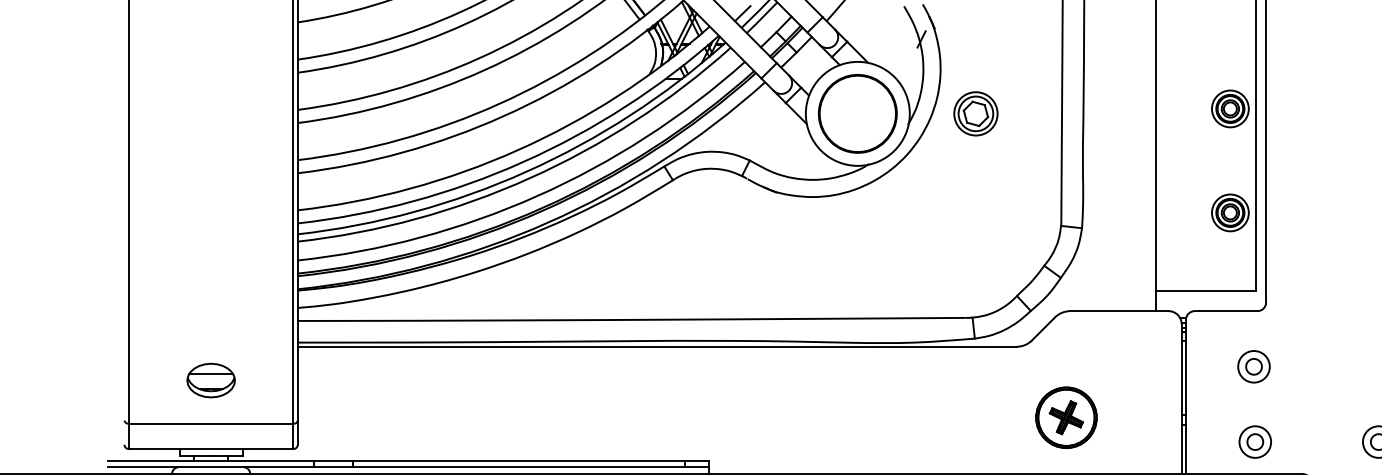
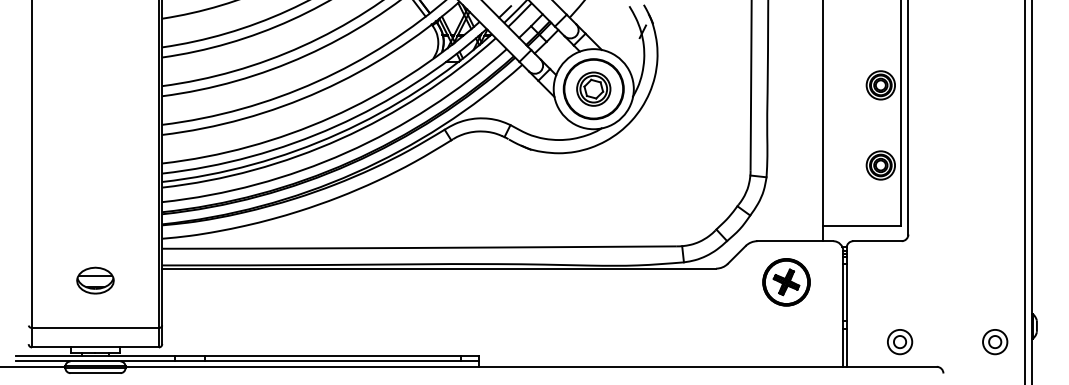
part: (975, 112) -> (593, 88), moved
part: (1254, 367) -> (899, 284), removed
part: (211, 380) -> (95, 280), moved
part: (1066, 417) -> (786, 282), moved

